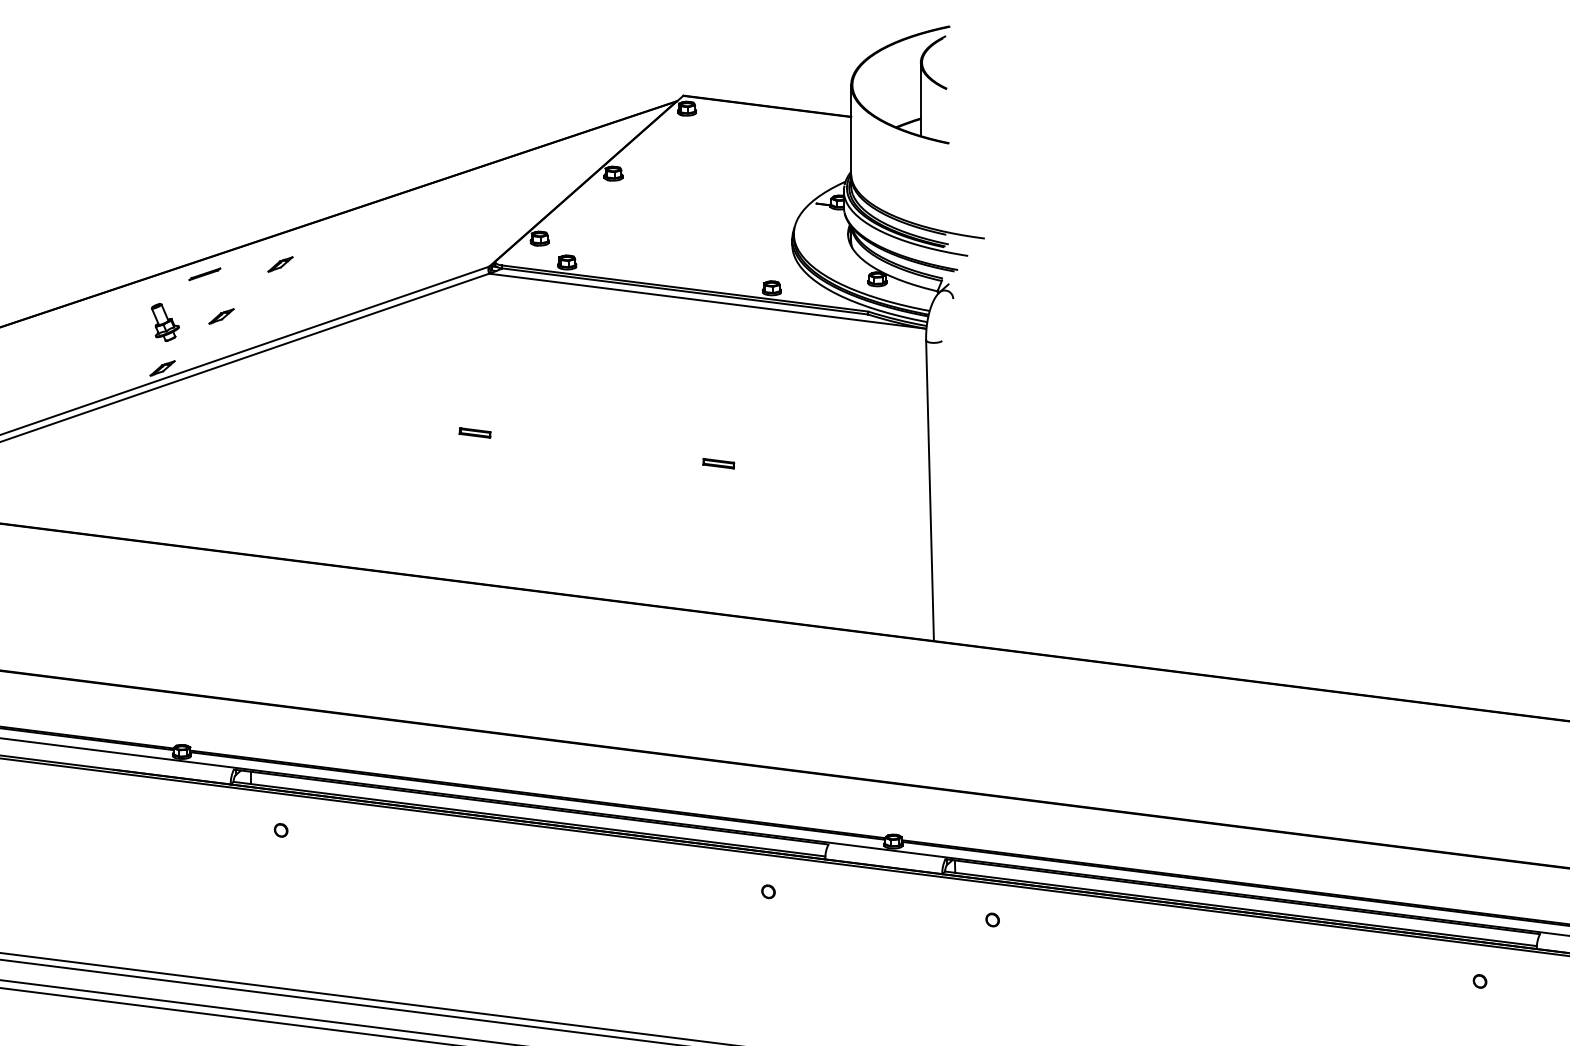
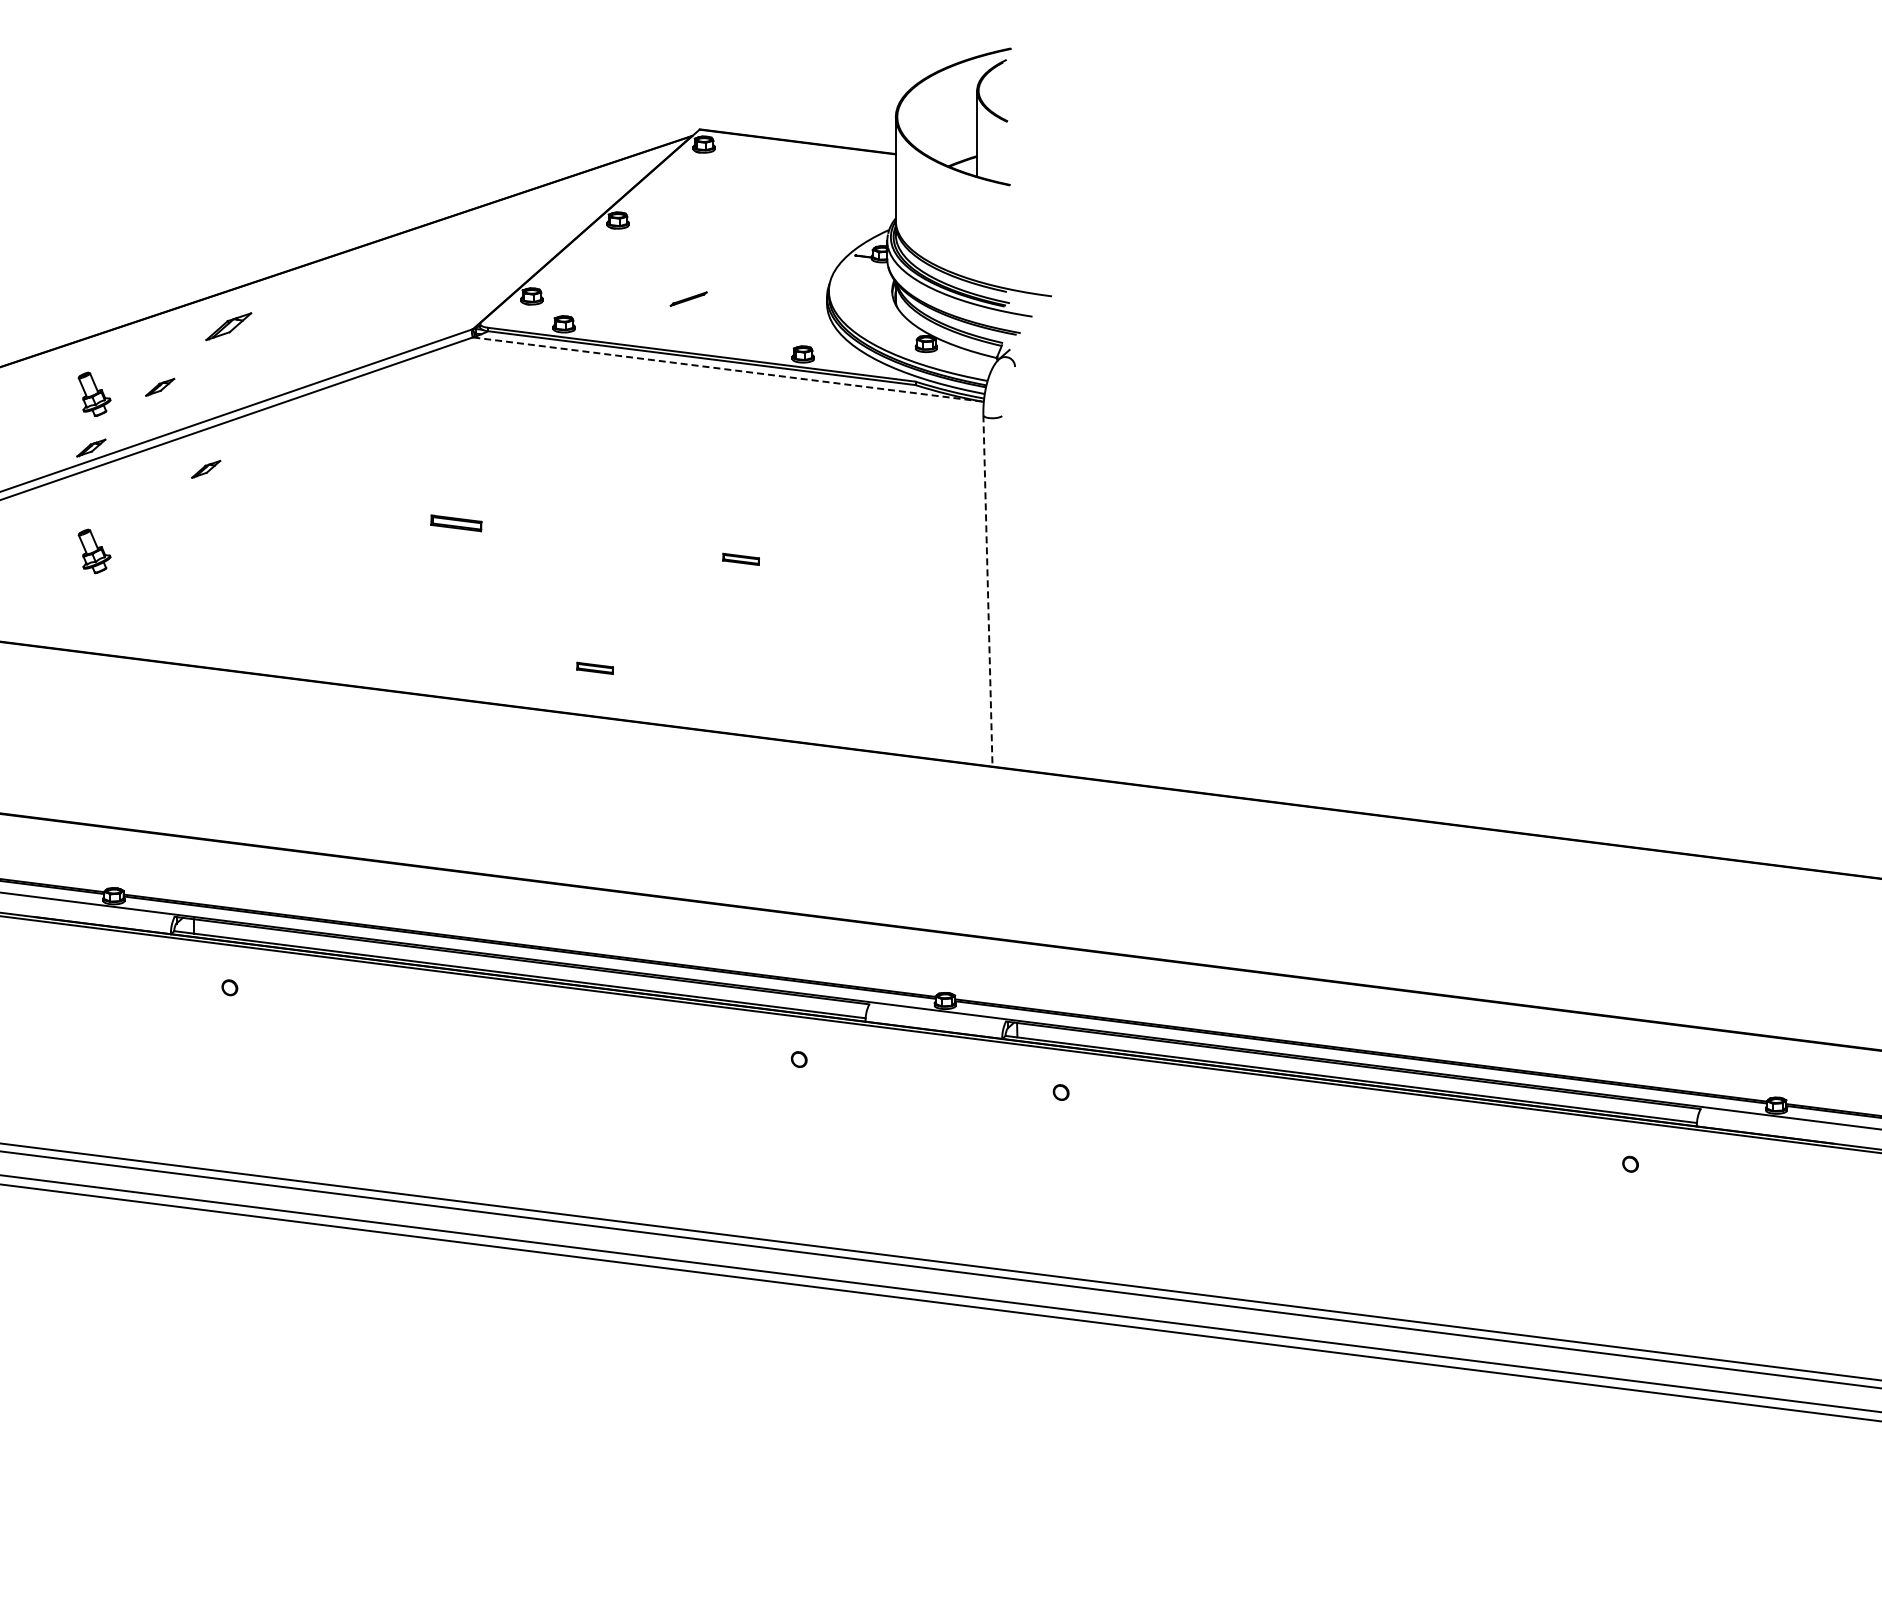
part: (280, 264) -> (229, 326), size x1.6
line: (204, 273) -> (688, 298), moved
line: (707, 301) -> (727, 369), solid -> dashed
part: (261, 385) -> (206, 468), added
part: (475, 432) -> (456, 523), size x1.4
part: (165, 456) -> (94, 551), added
line: (929, 491) -> (987, 591), solid -> dashed
part: (593, 556) -> (594, 667), added

